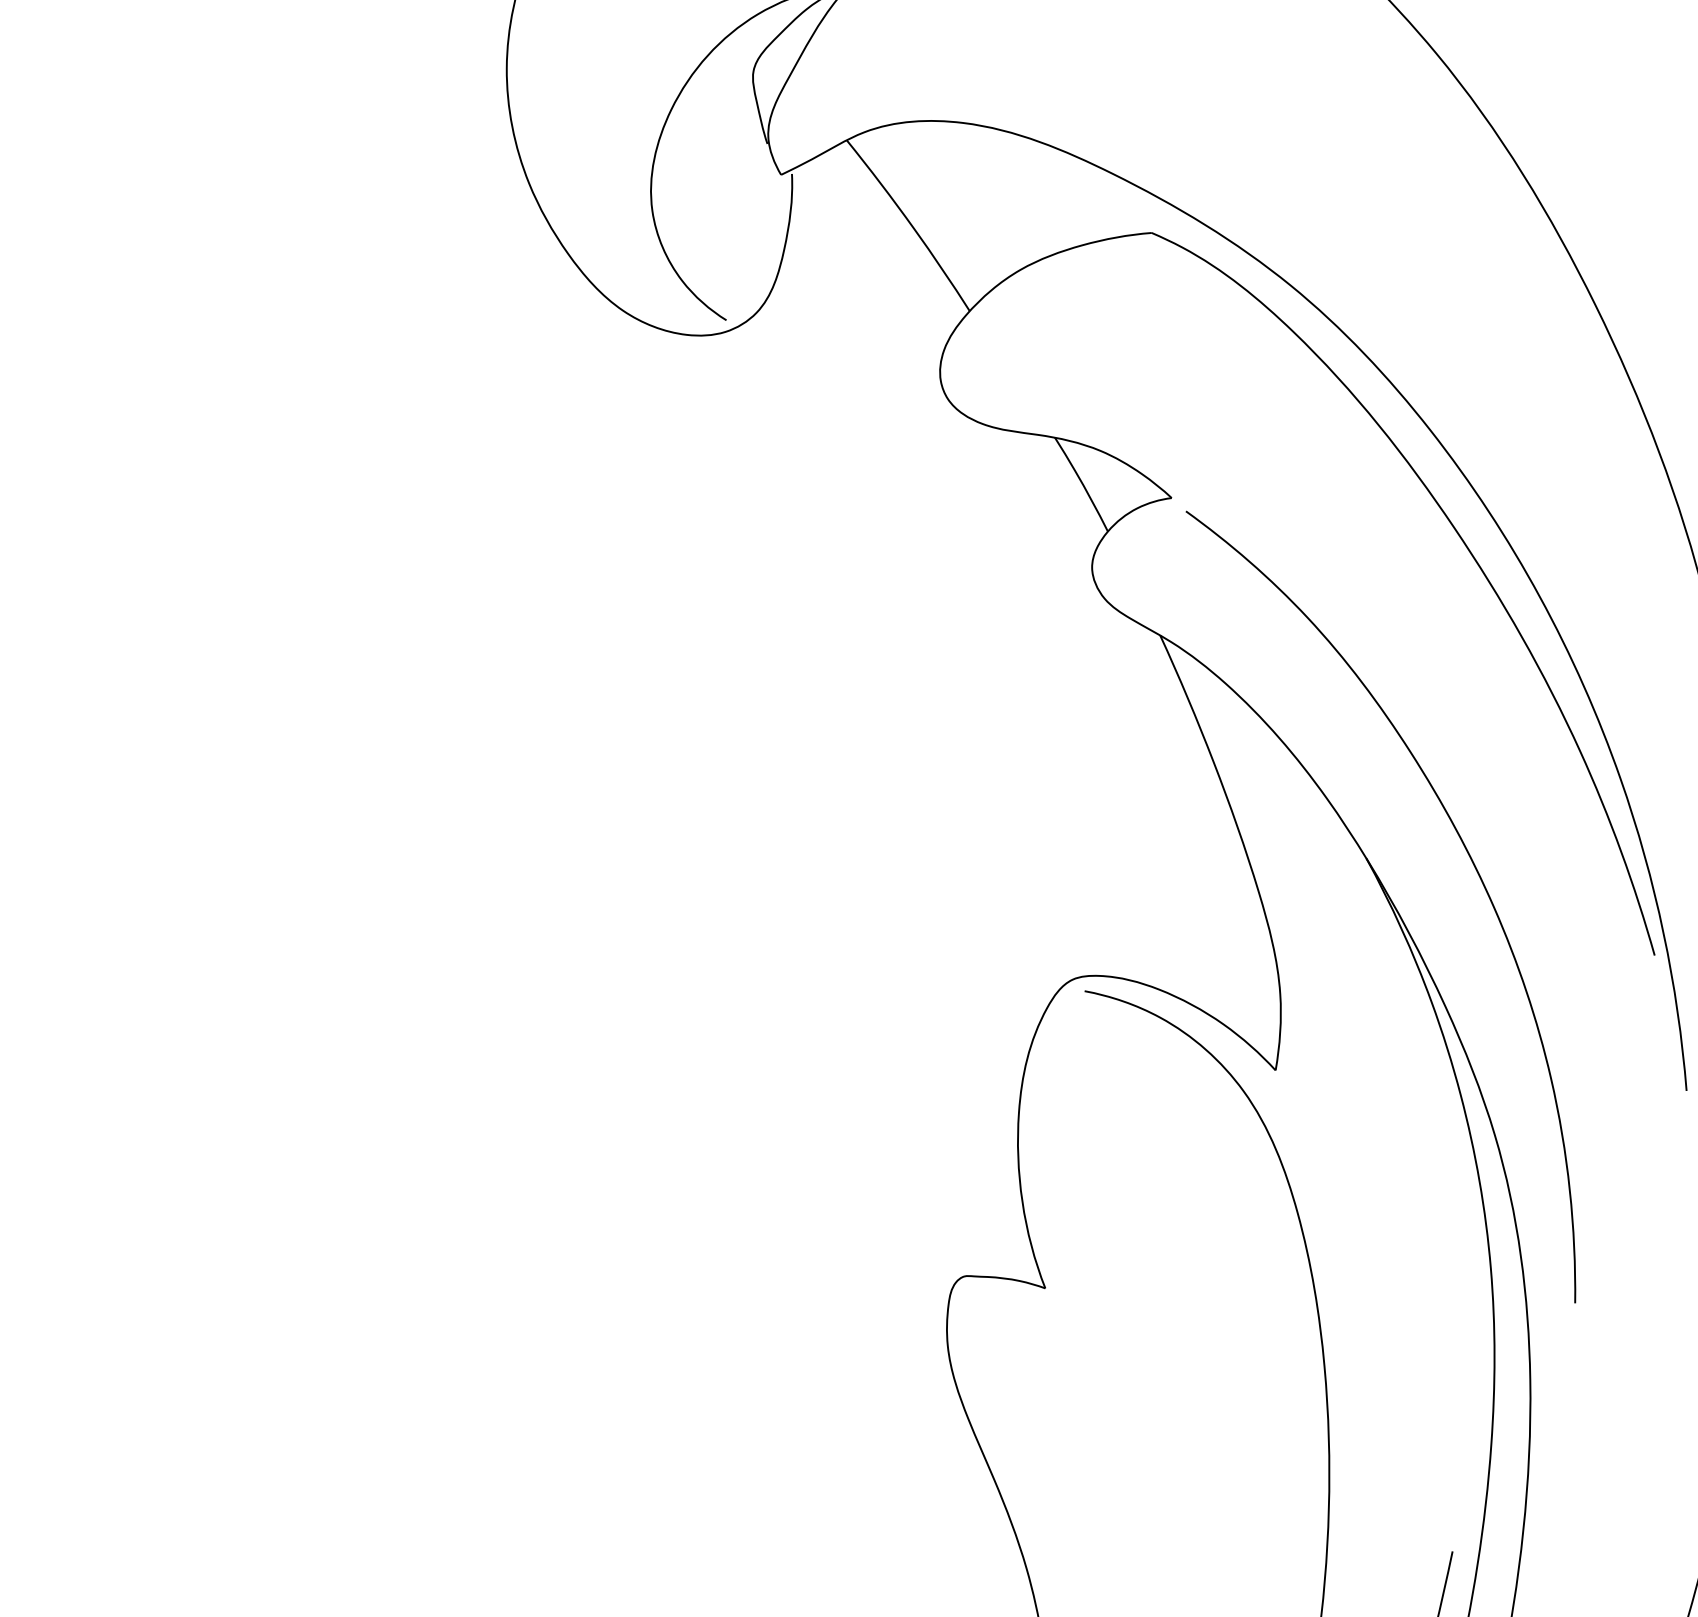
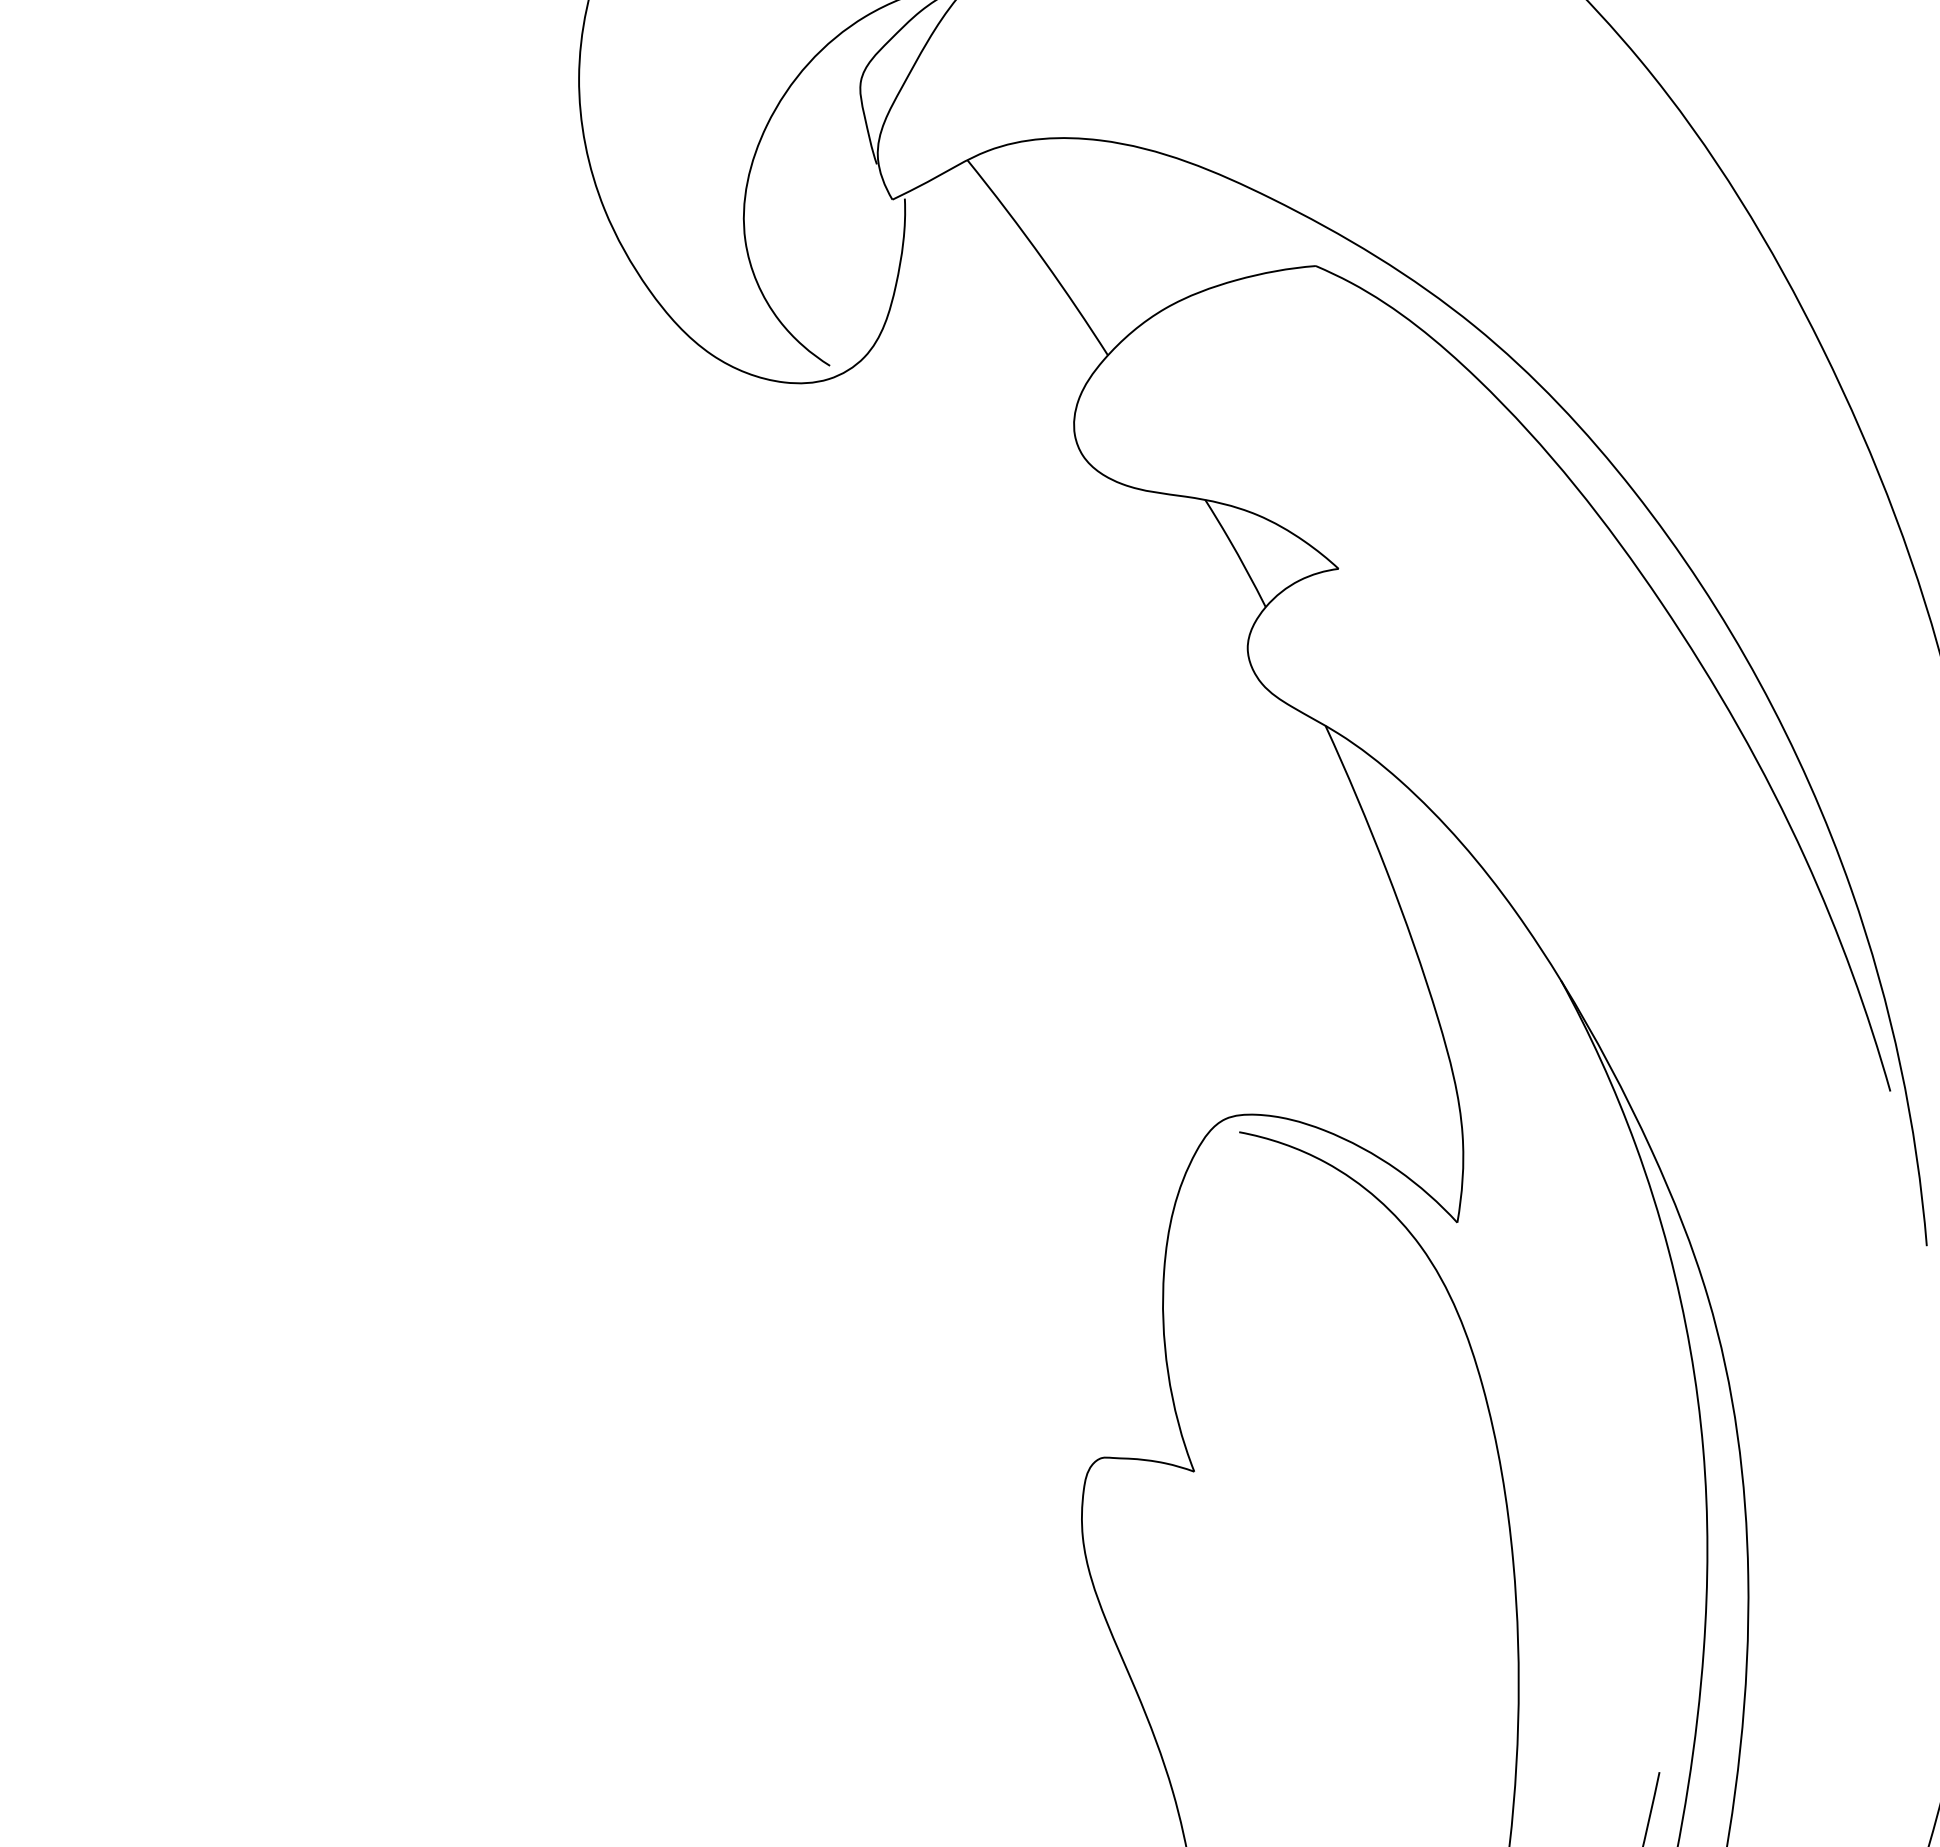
curve: (1471, 861) -> (1681, 984), removed

